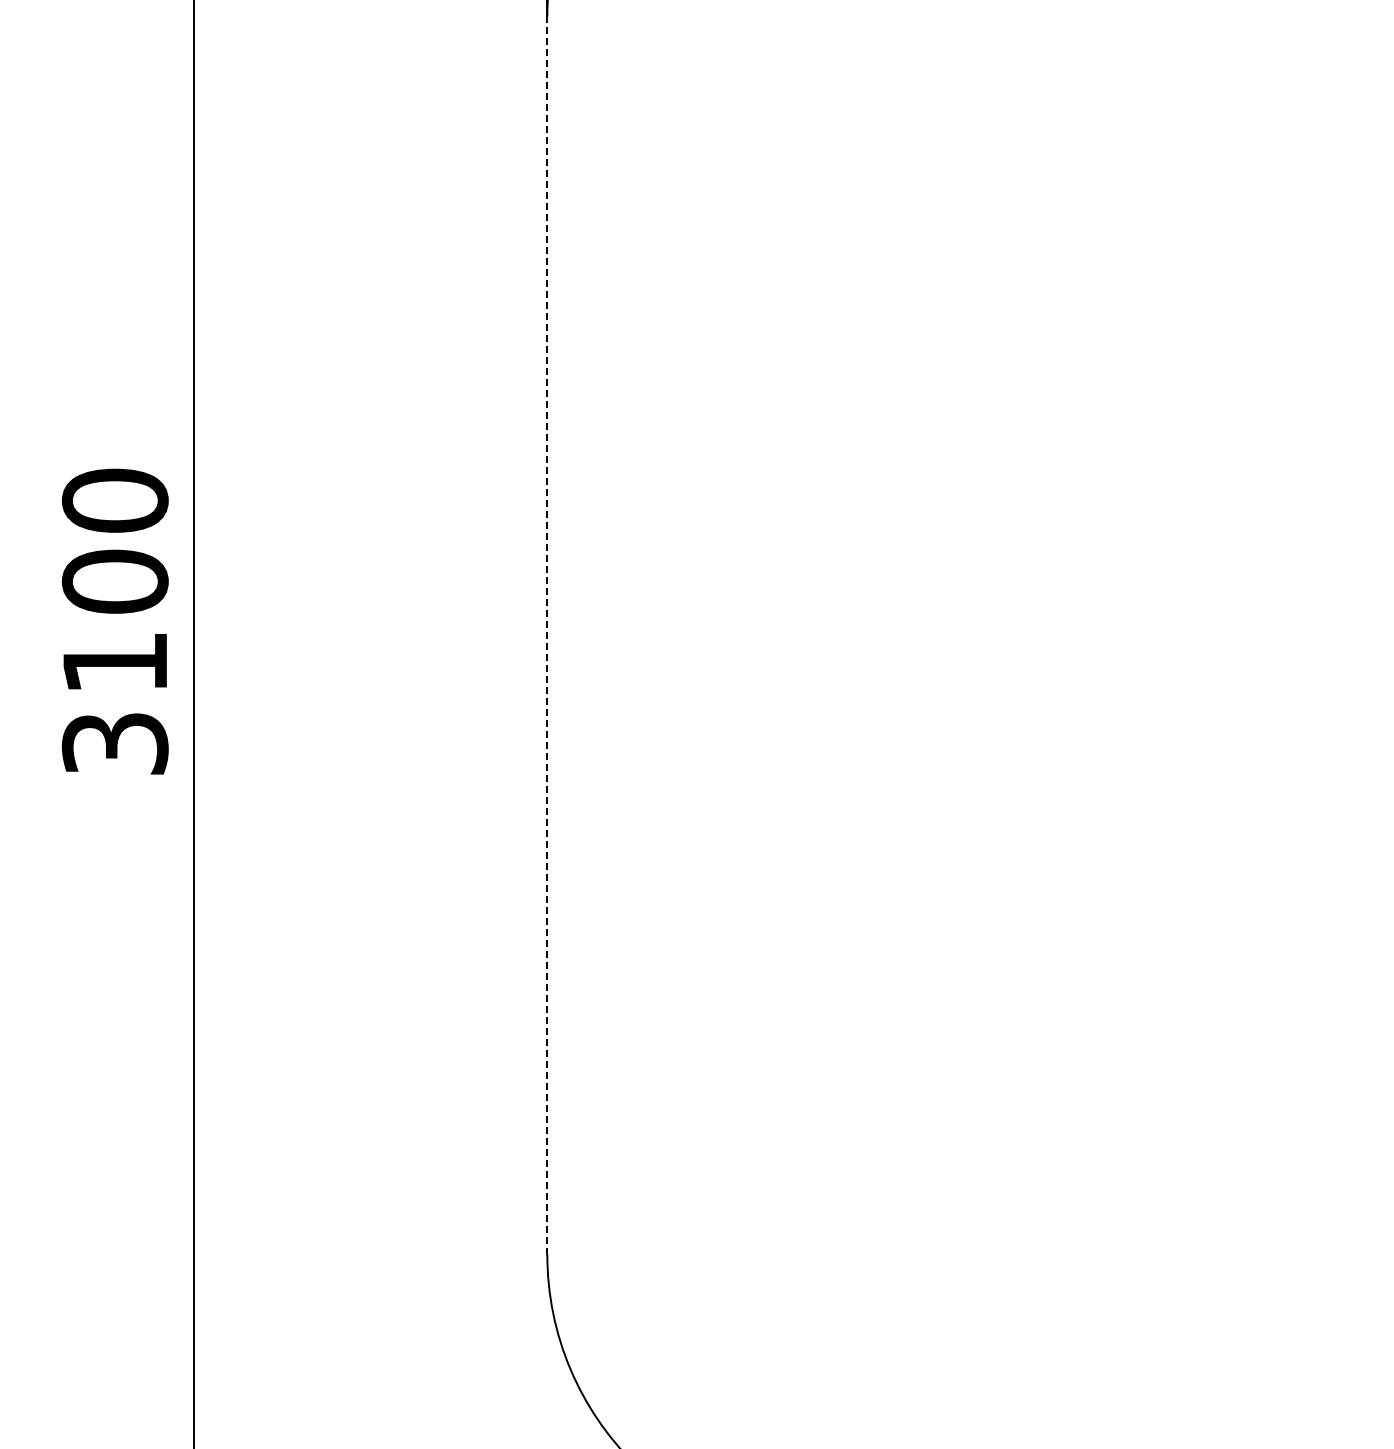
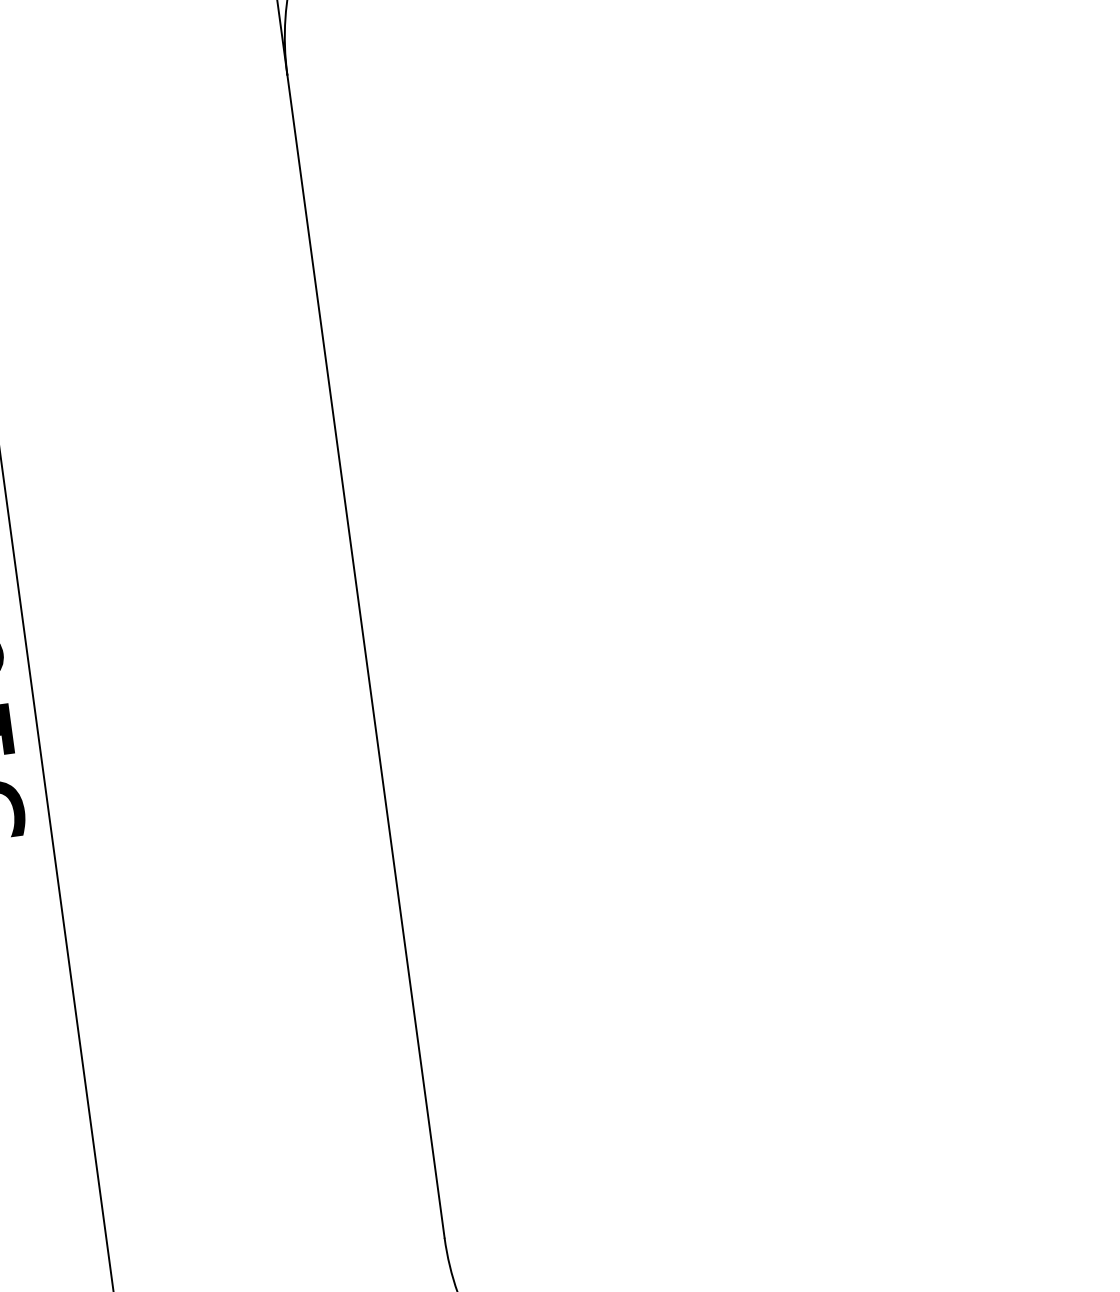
line: (547, 635) -> (366, 656), dashed -> solid

